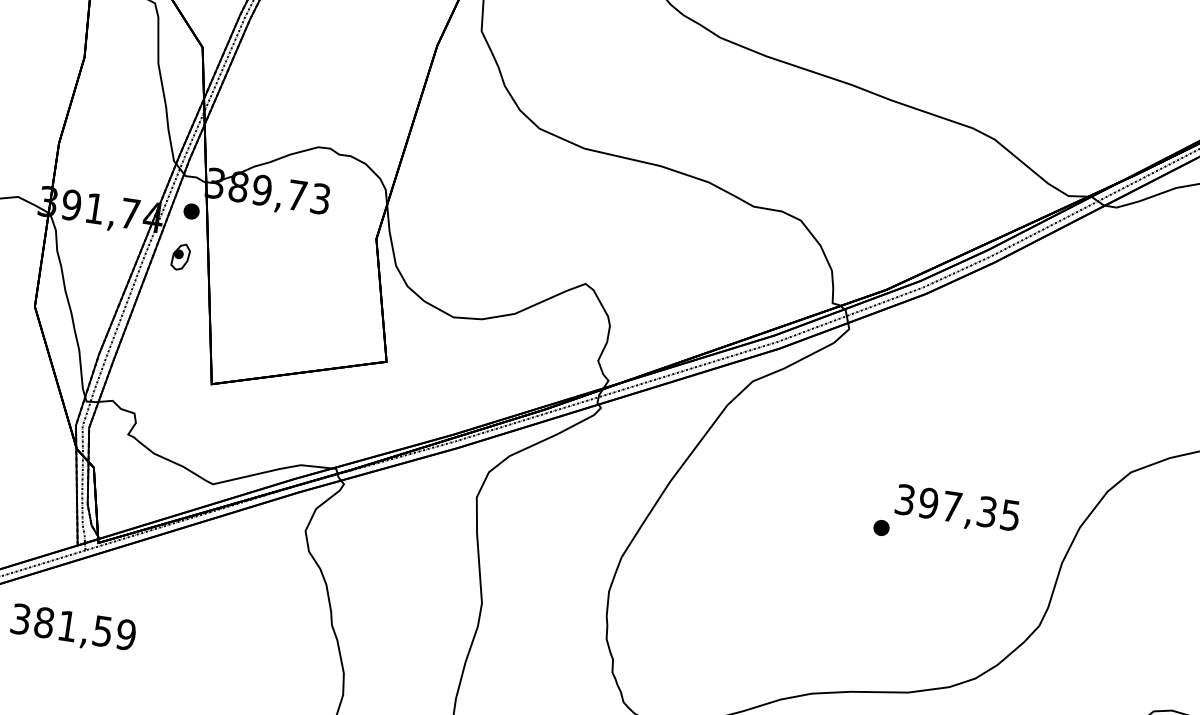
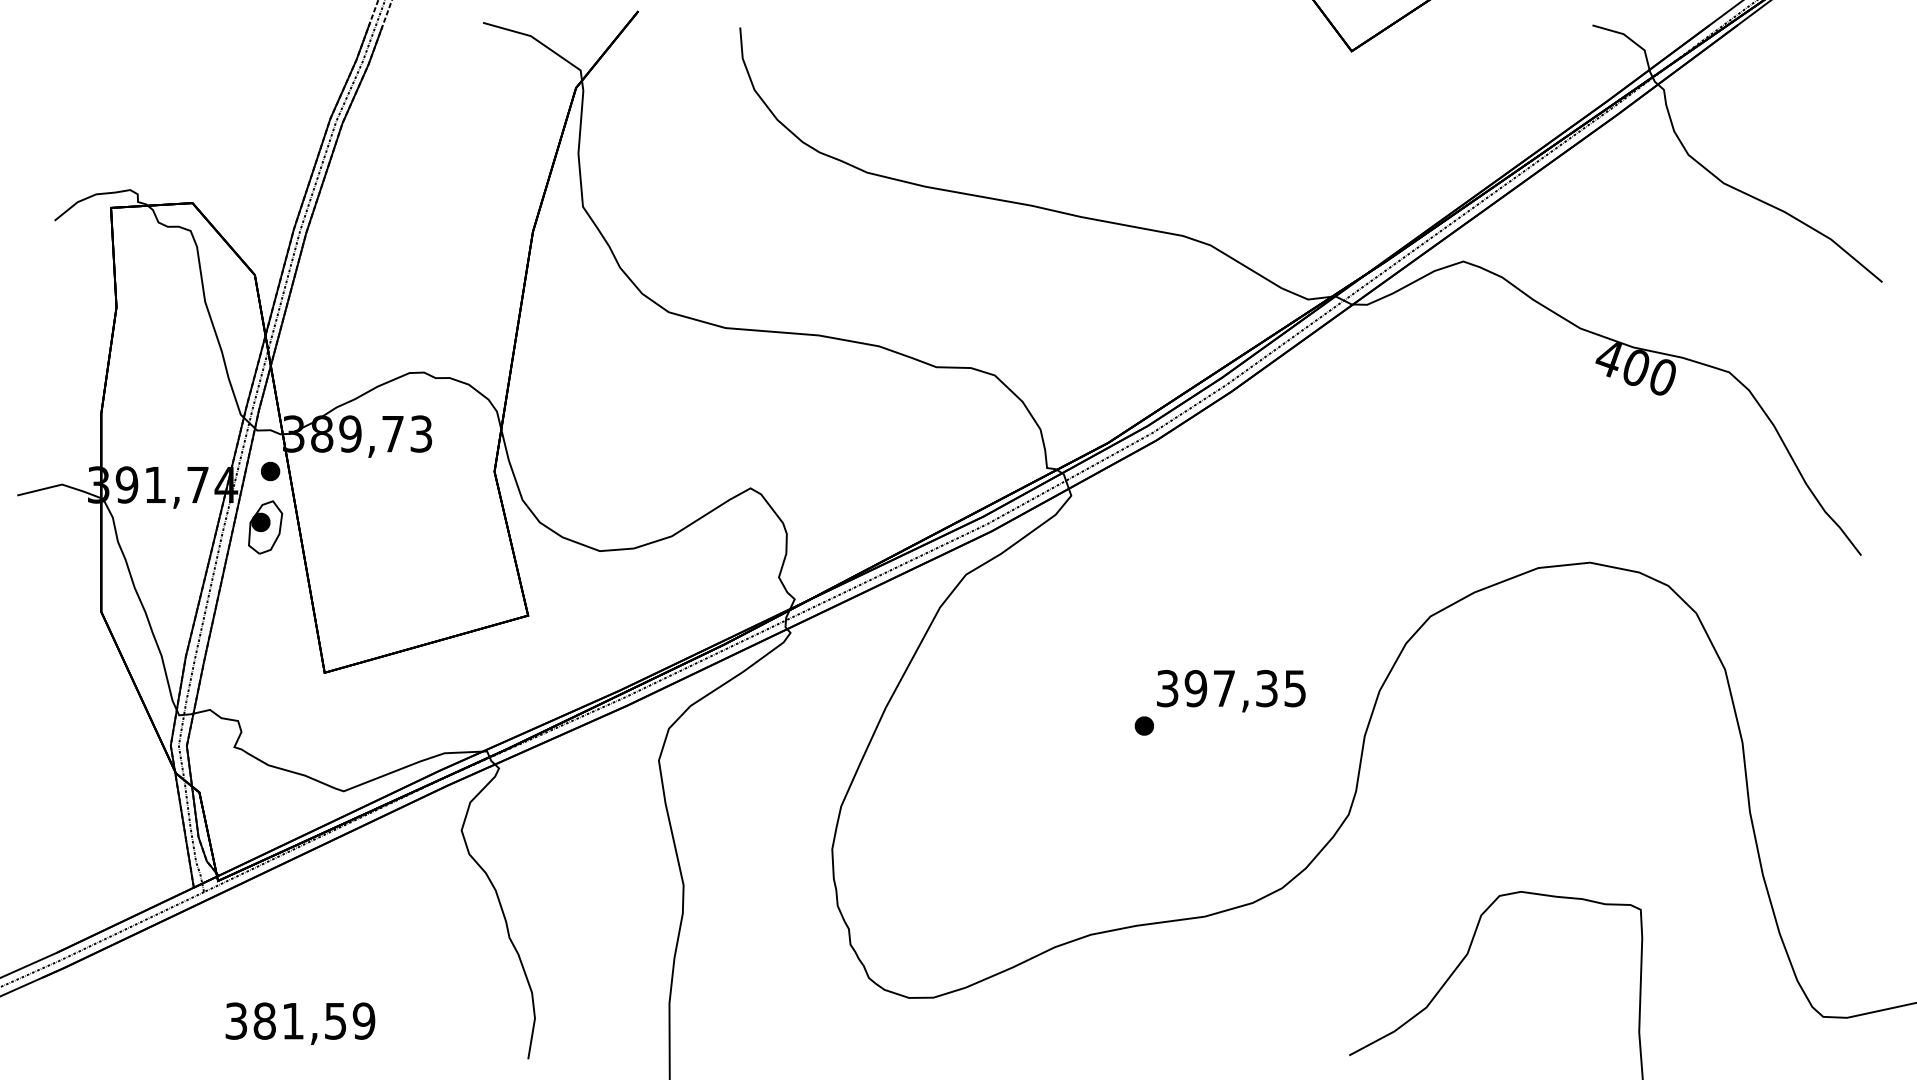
part: (180, 257) -> (265, 527), size x1.67
text: (73, 629) -> (300, 1023), moved

